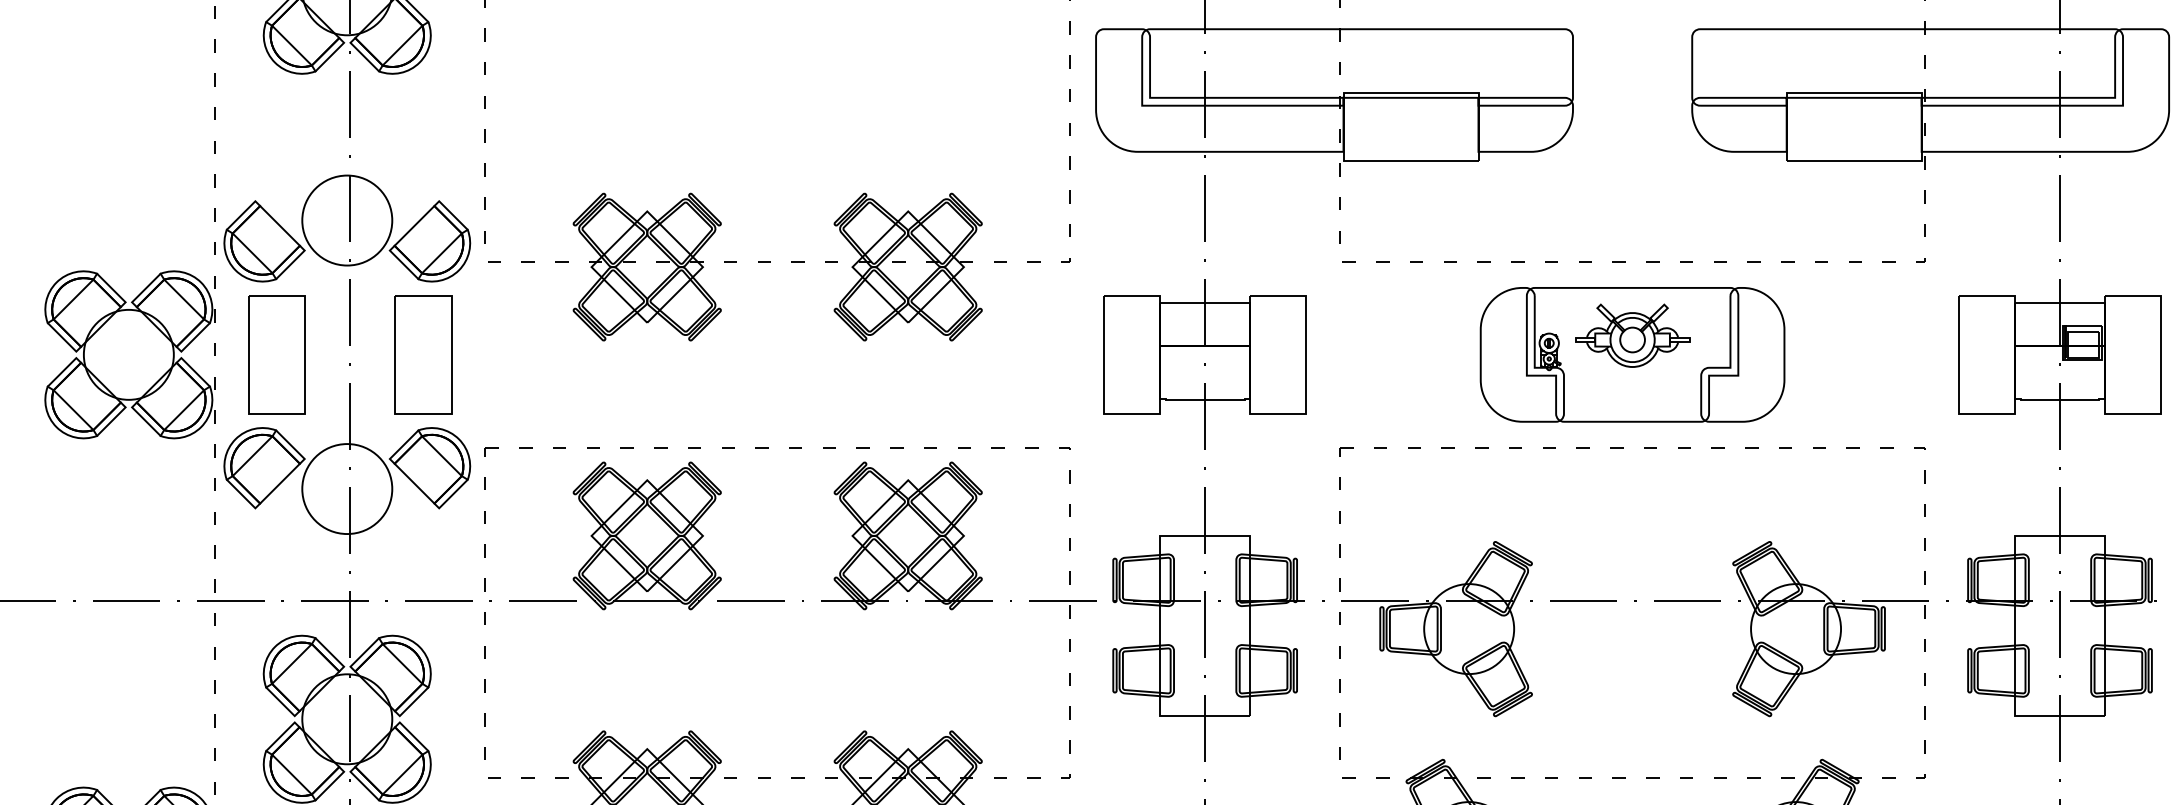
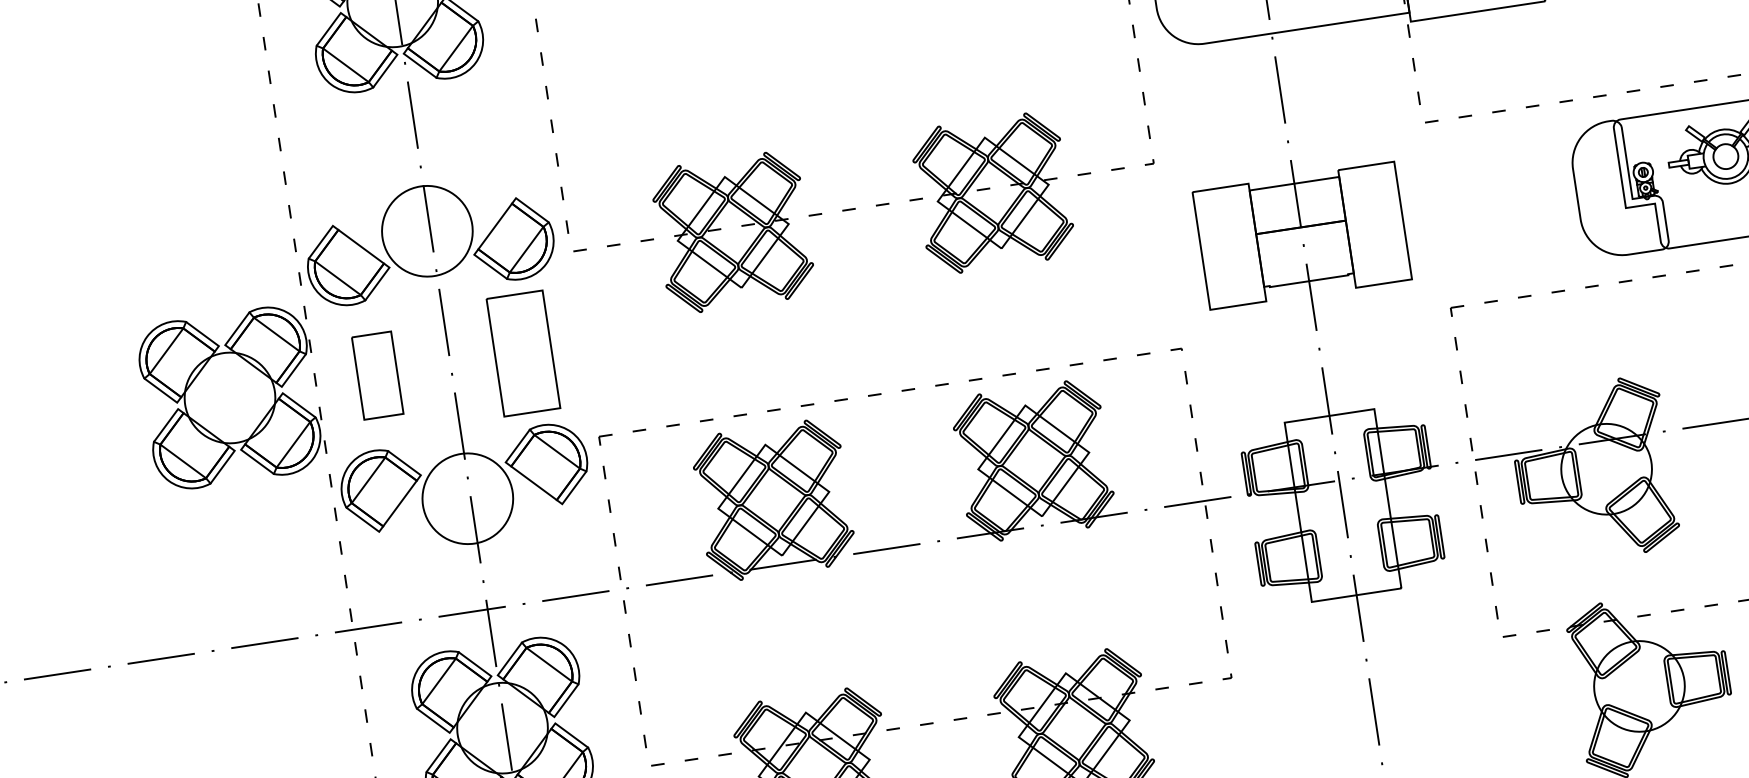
part: (276, 354) -> (377, 375), size x0.7

